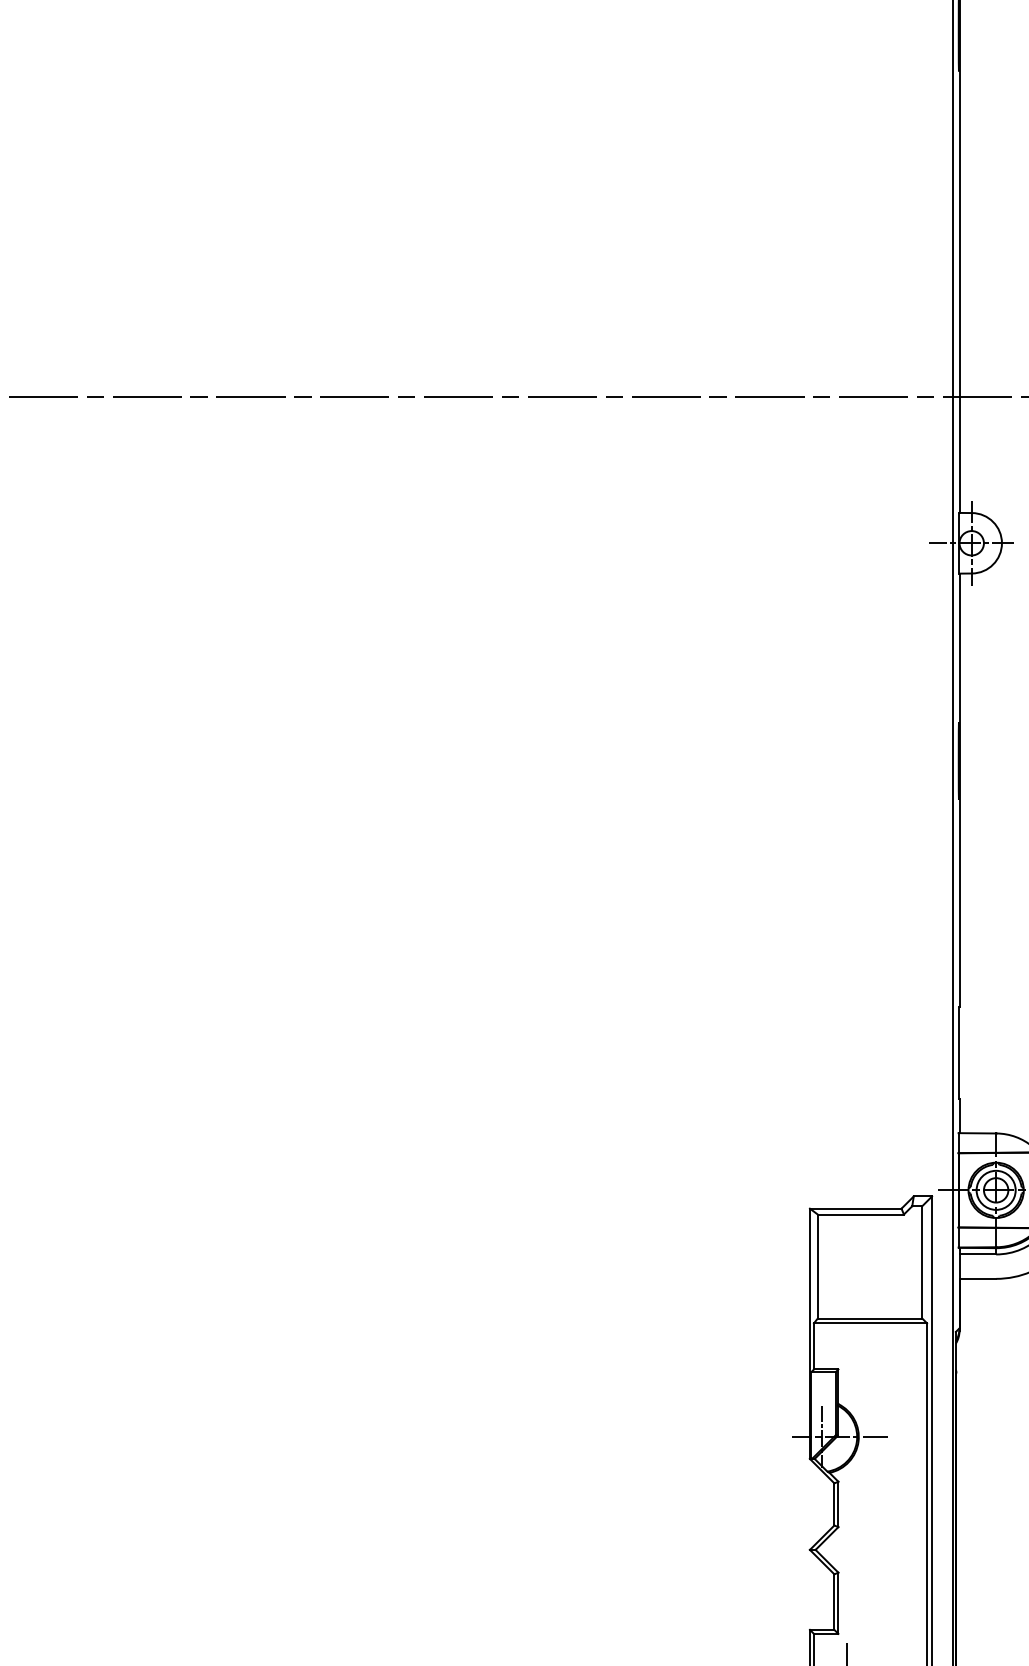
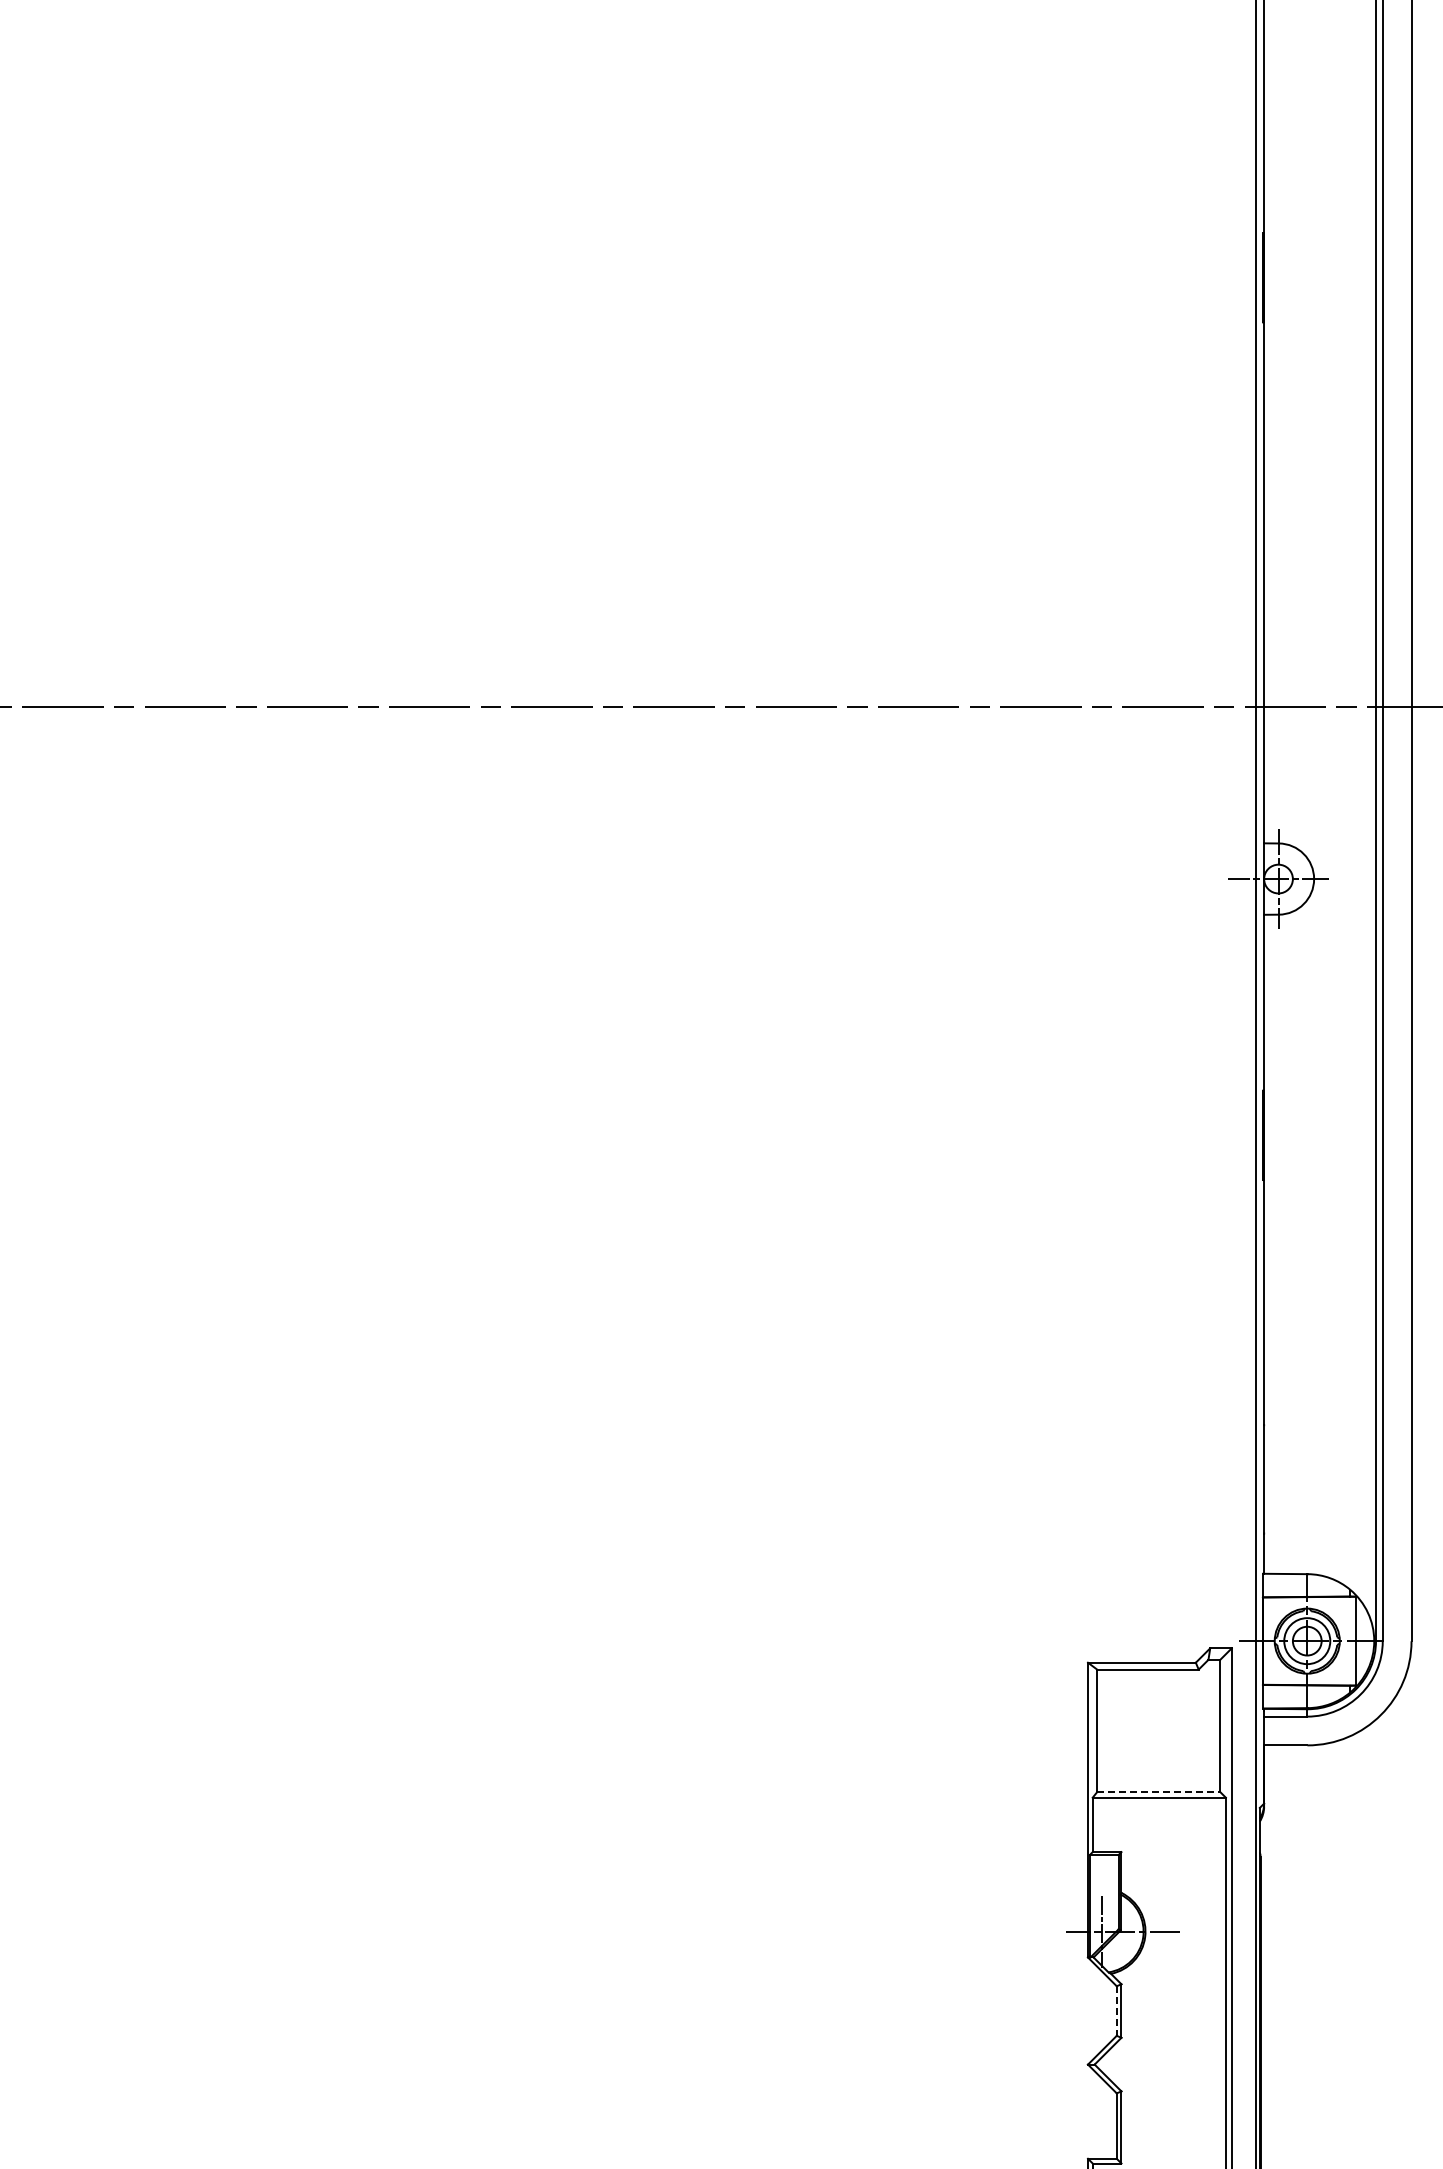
line: (869, 1318) -> (1158, 1792), solid -> dashed
line: (834, 1504) -> (1116, 2011), solid -> dashed

